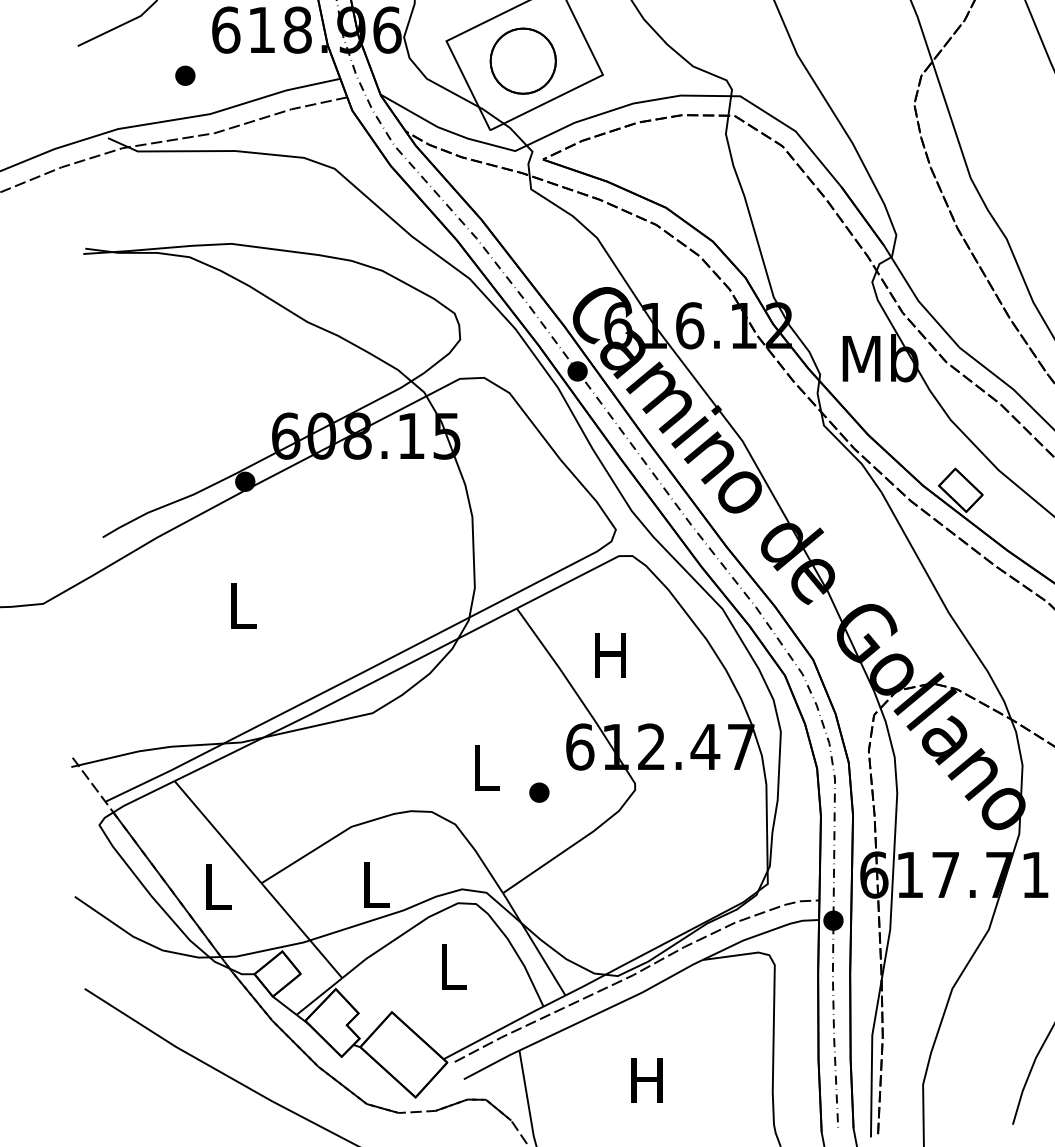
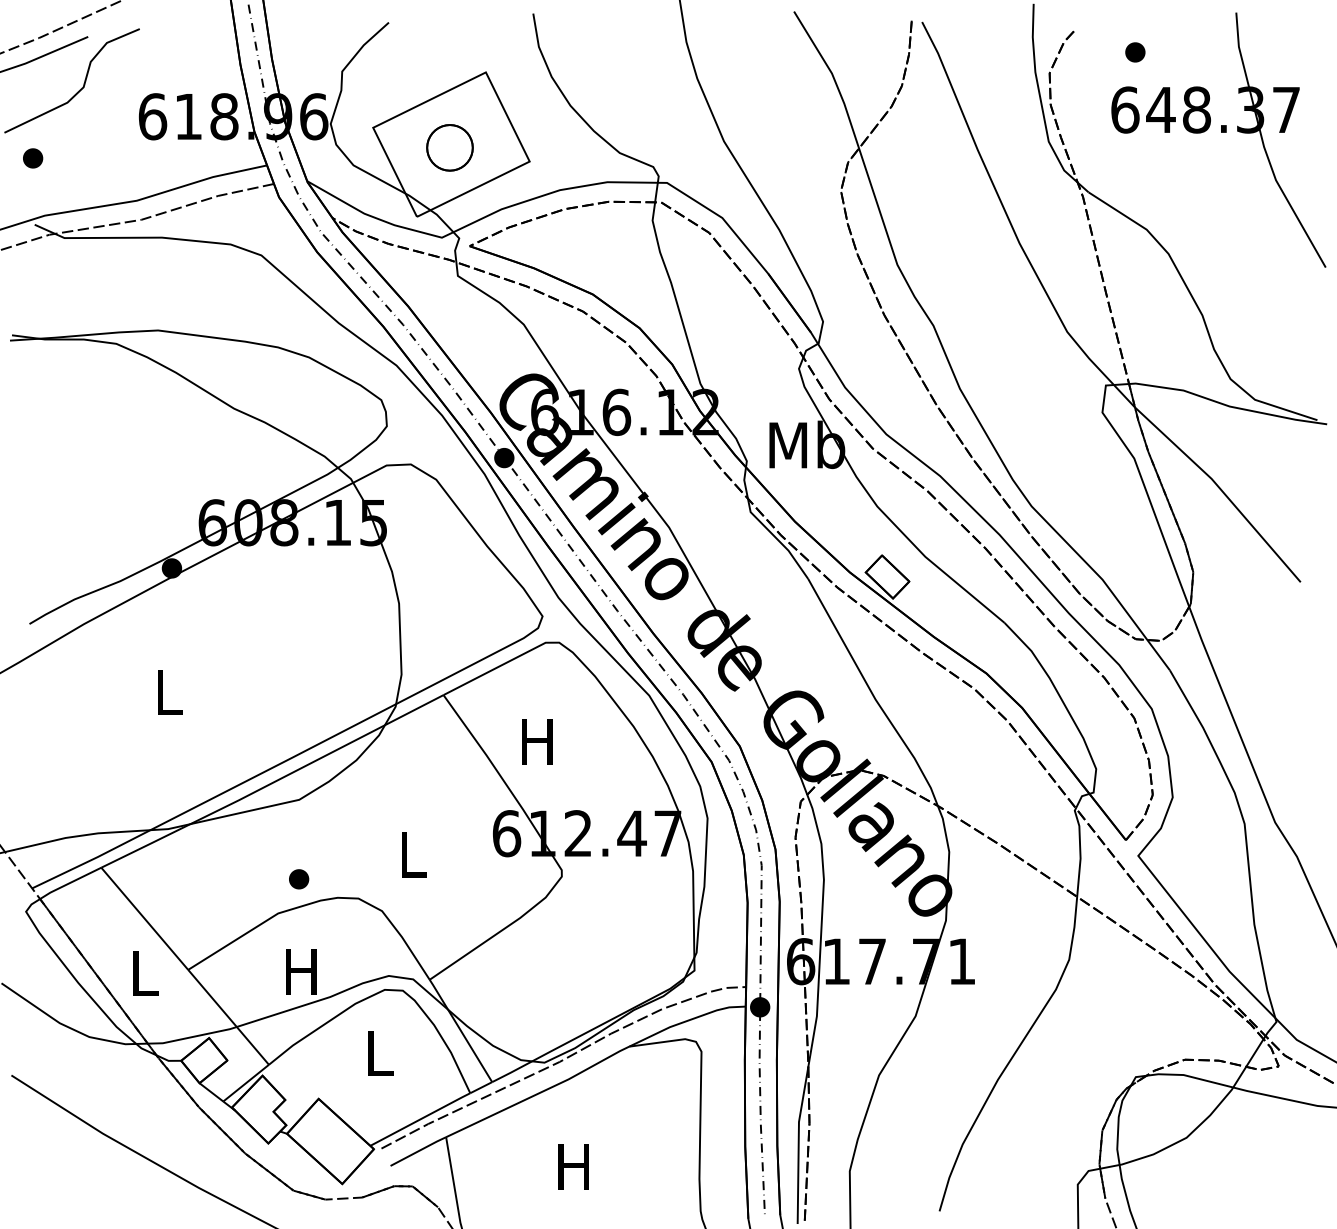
part: (522, 60) -> (449, 147), size x0.7
part: (185, 75) -> (33, 158), moved
part: (539, 792) -> (299, 879), moved
text: (374, 884) -> (301, 971), L -> H

